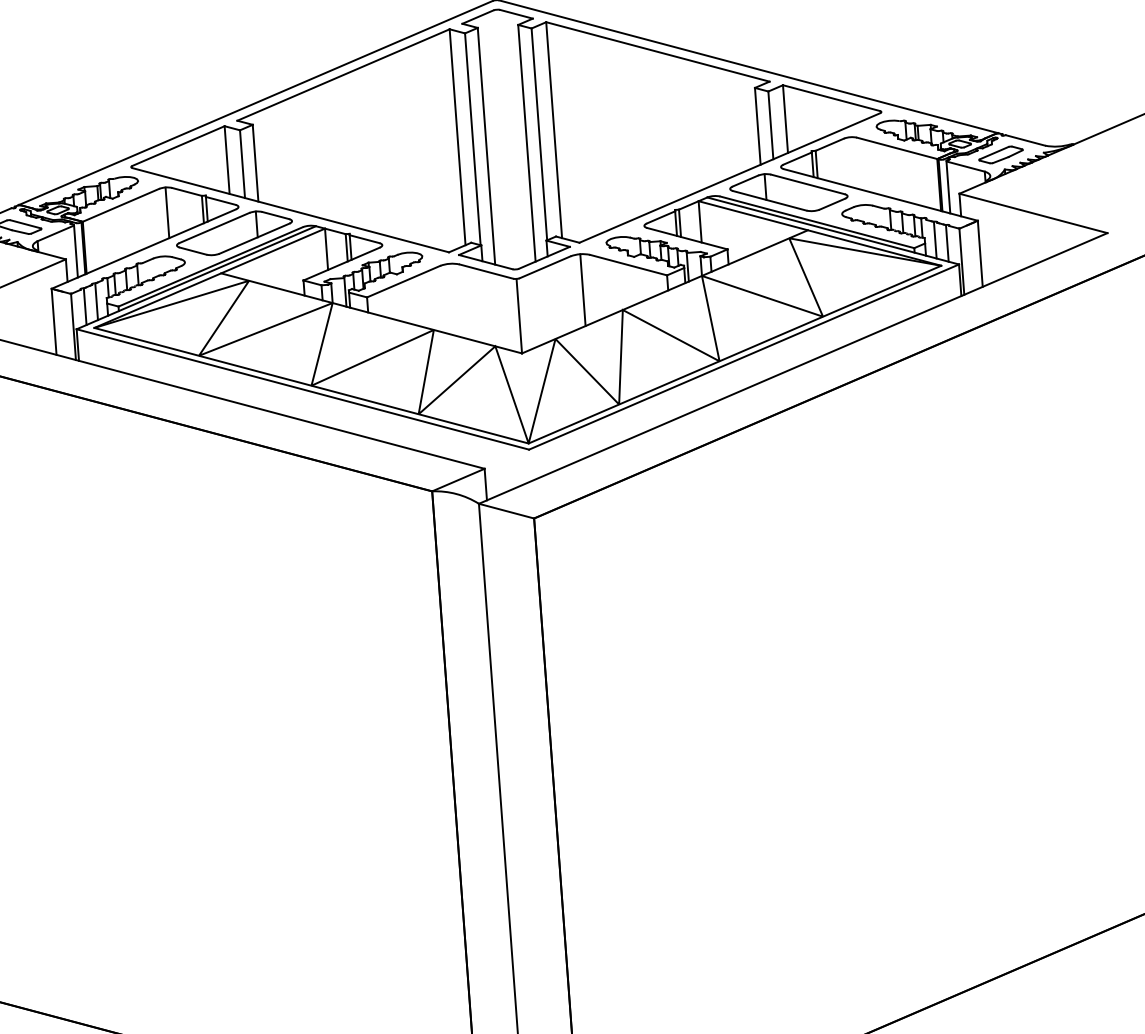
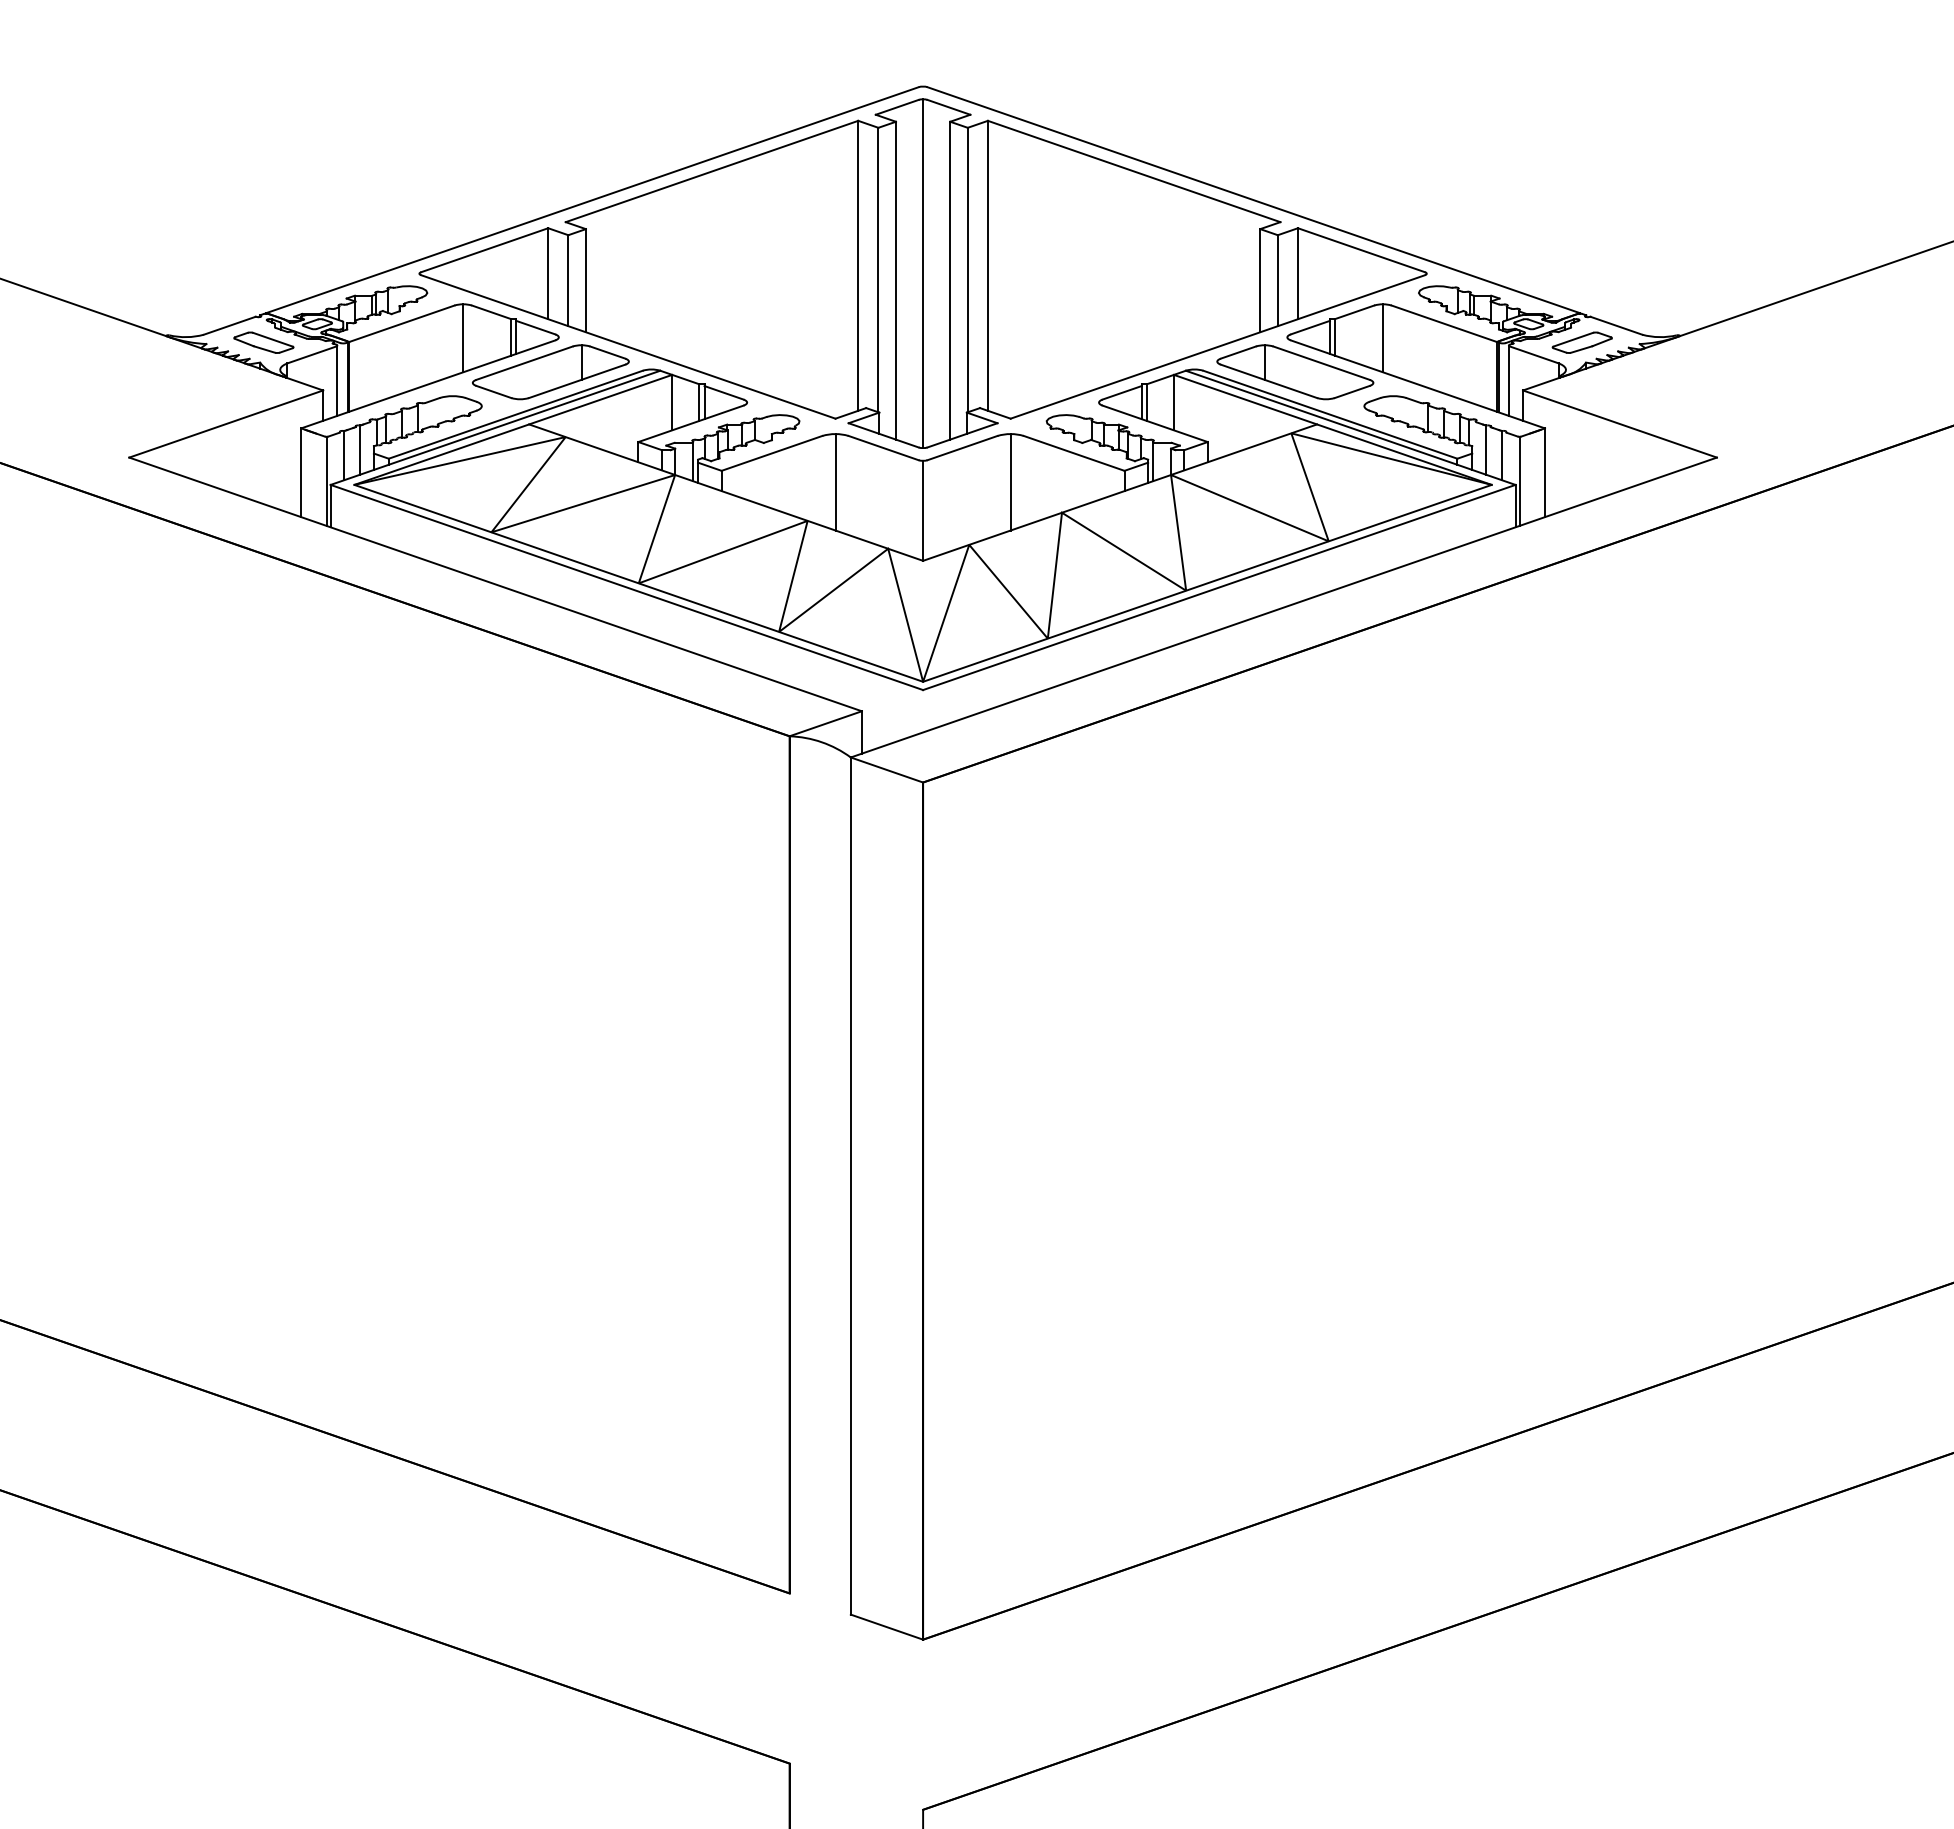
line: (506, 139) -> (923, 273), added
line: (851, 162) -> (1382, 338), added
line: (452, 299) -> (835, 482), added

